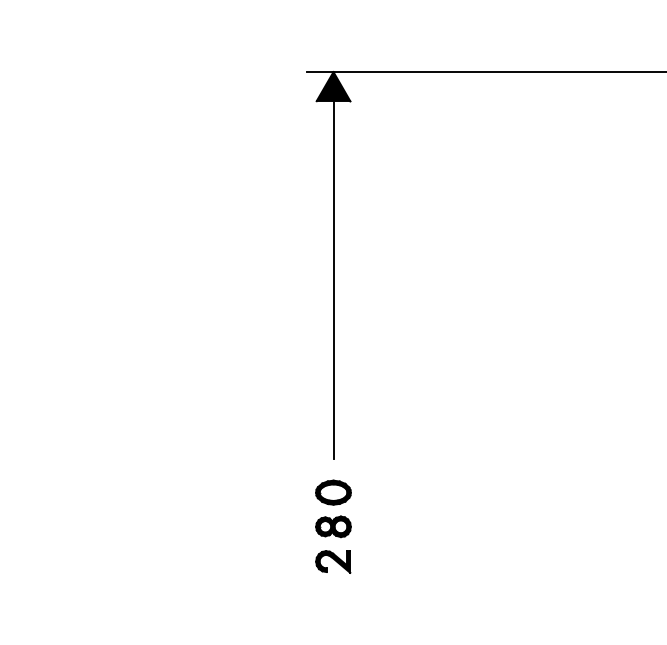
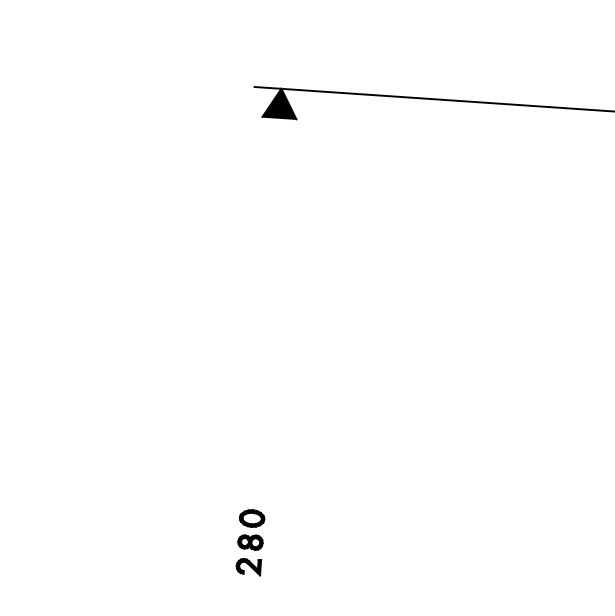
line: (333, 279) -> (267, 295), removed
part: (333, 526) -> (250, 542), size x0.7

